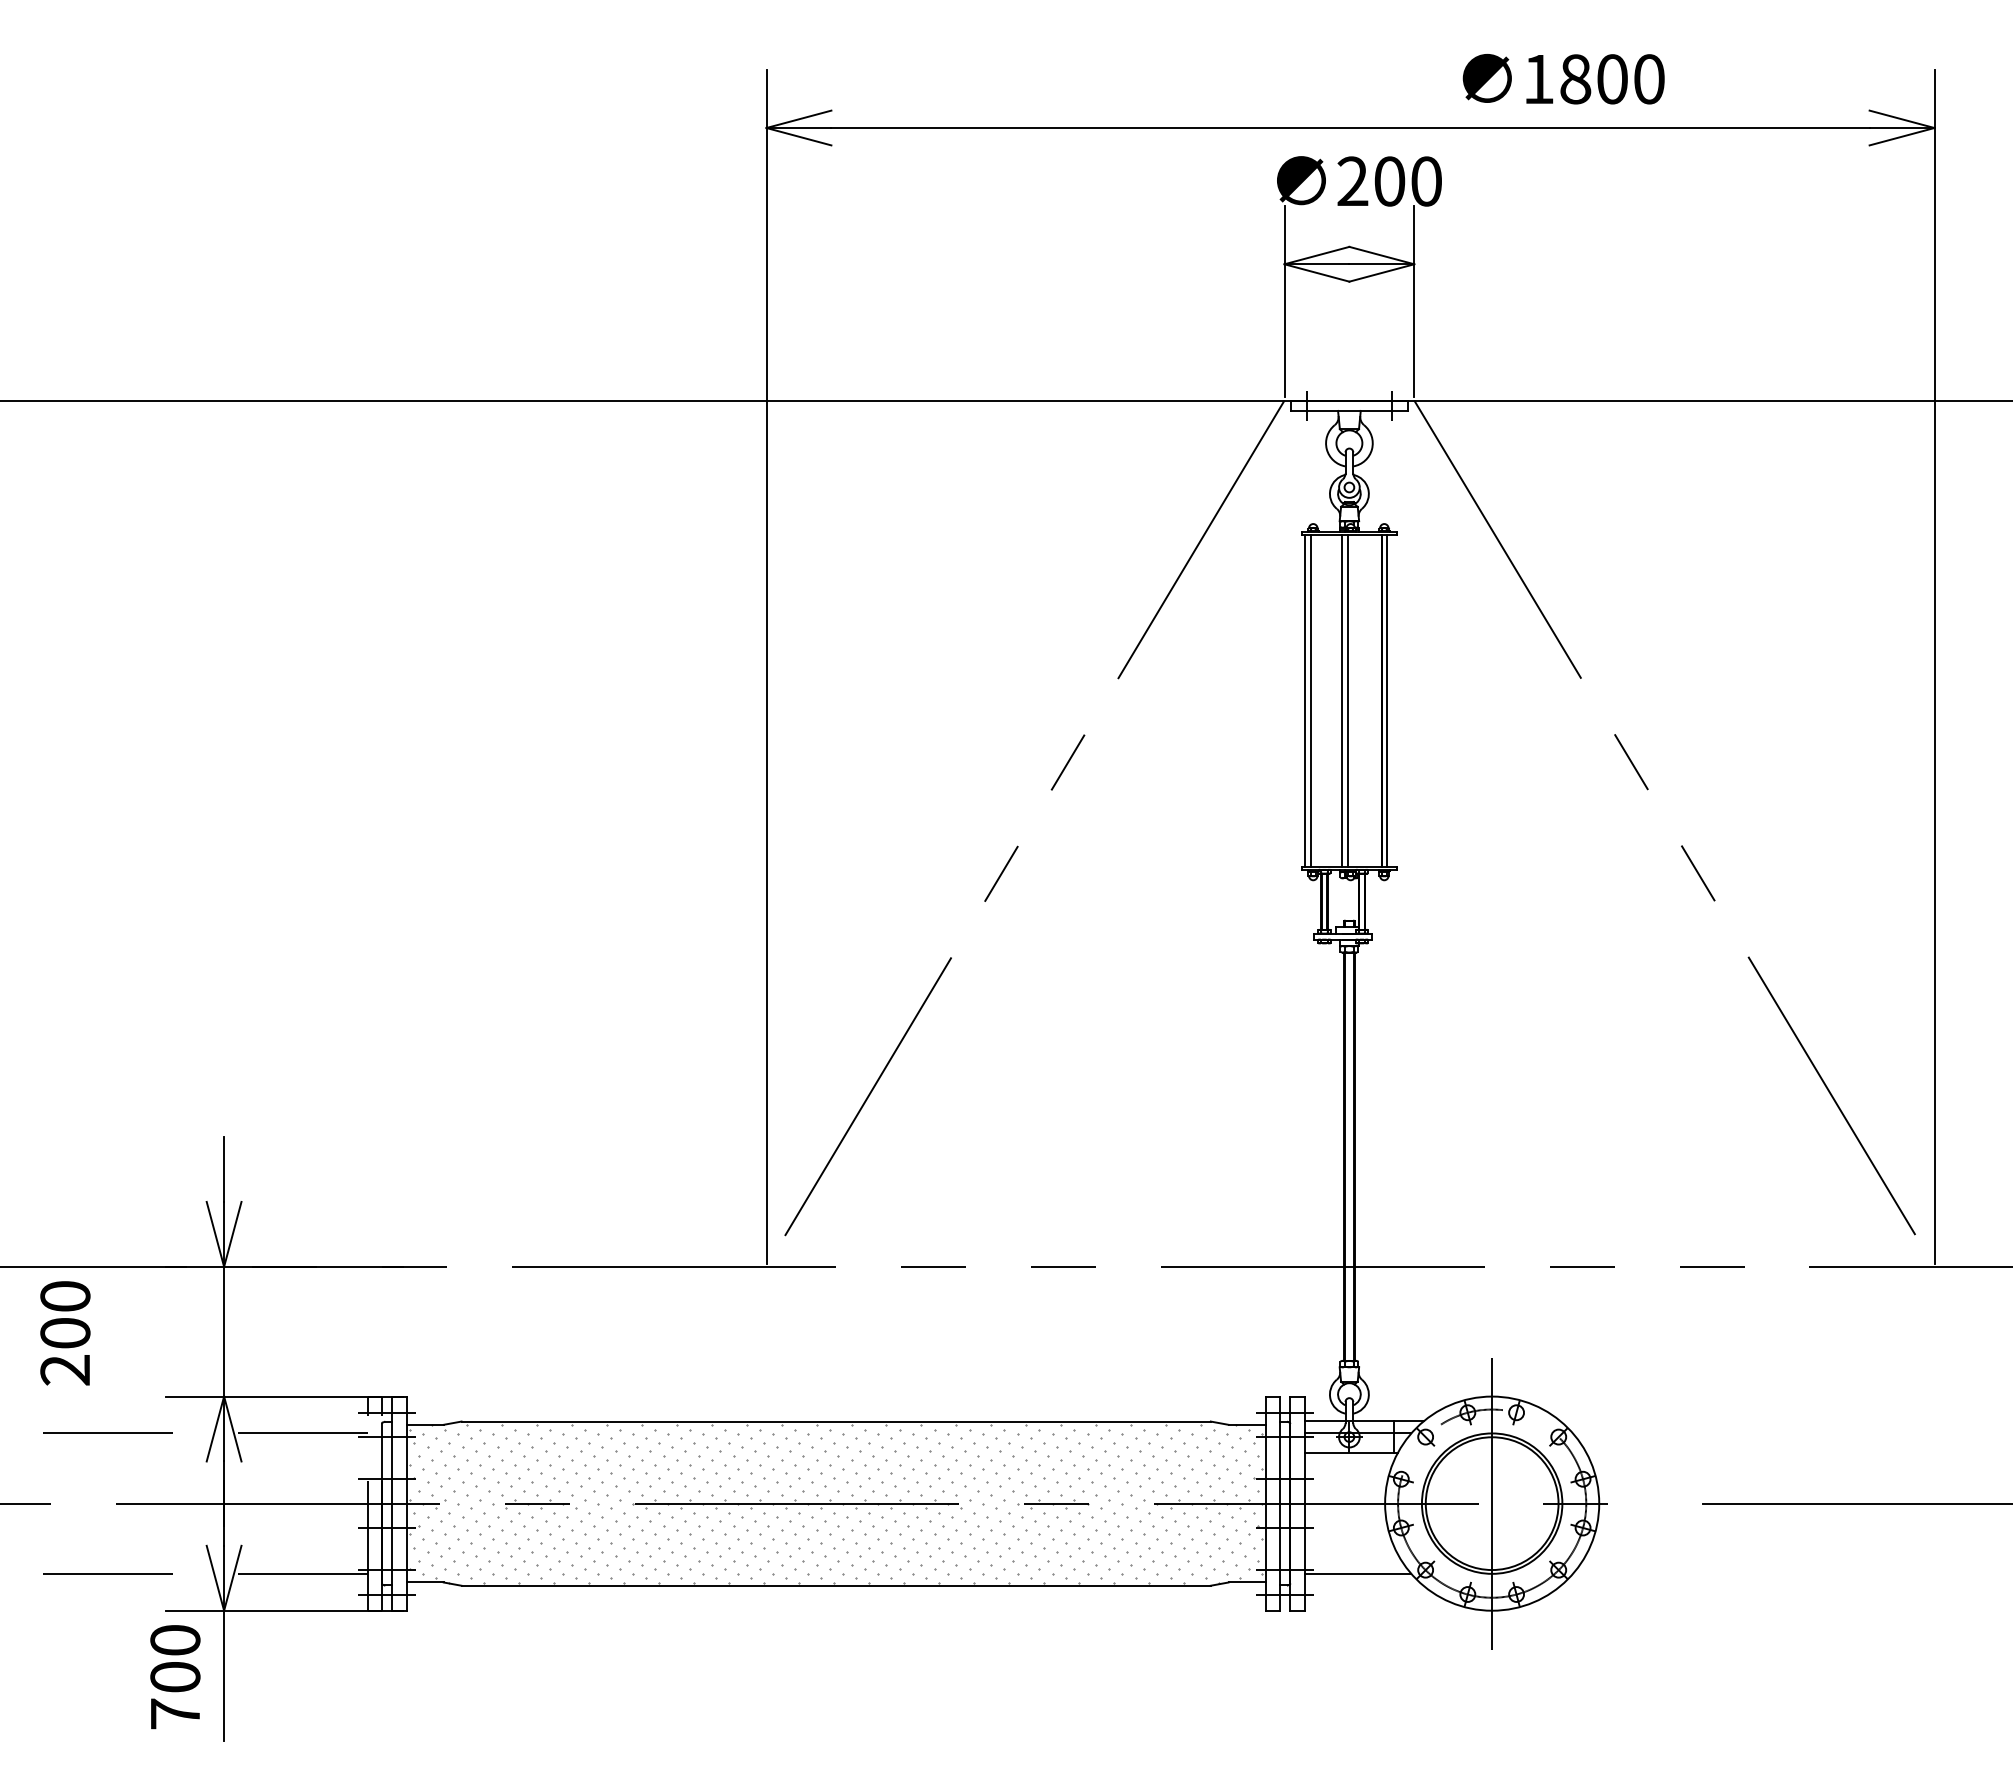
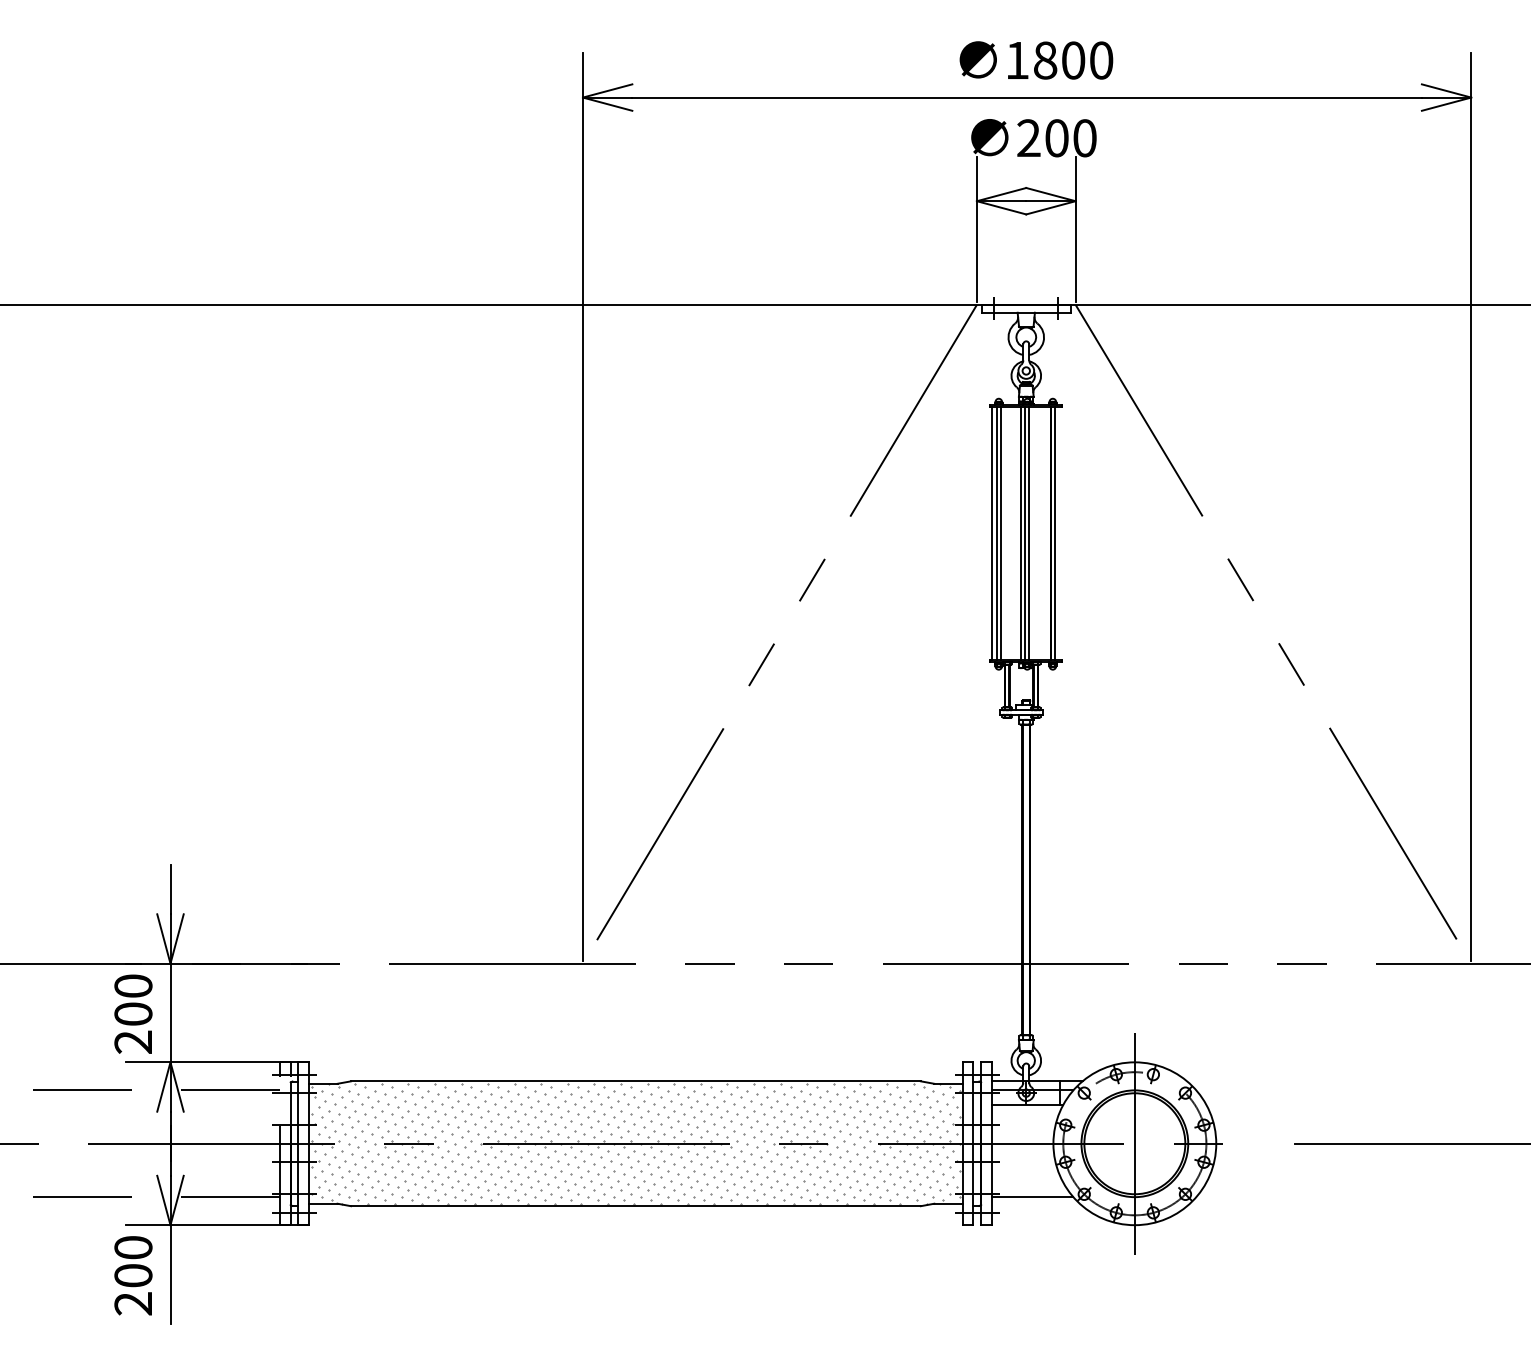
text: (1563, 79) -> (1036, 60), moved
line: (1315, 700) -> (1000, 532), added
line: (1353, 700) -> (1029, 532), added
text: (65, 1333) -> (133, 1014), moved
text: (174, 1713) -> (132, 1303), 700 -> 200

